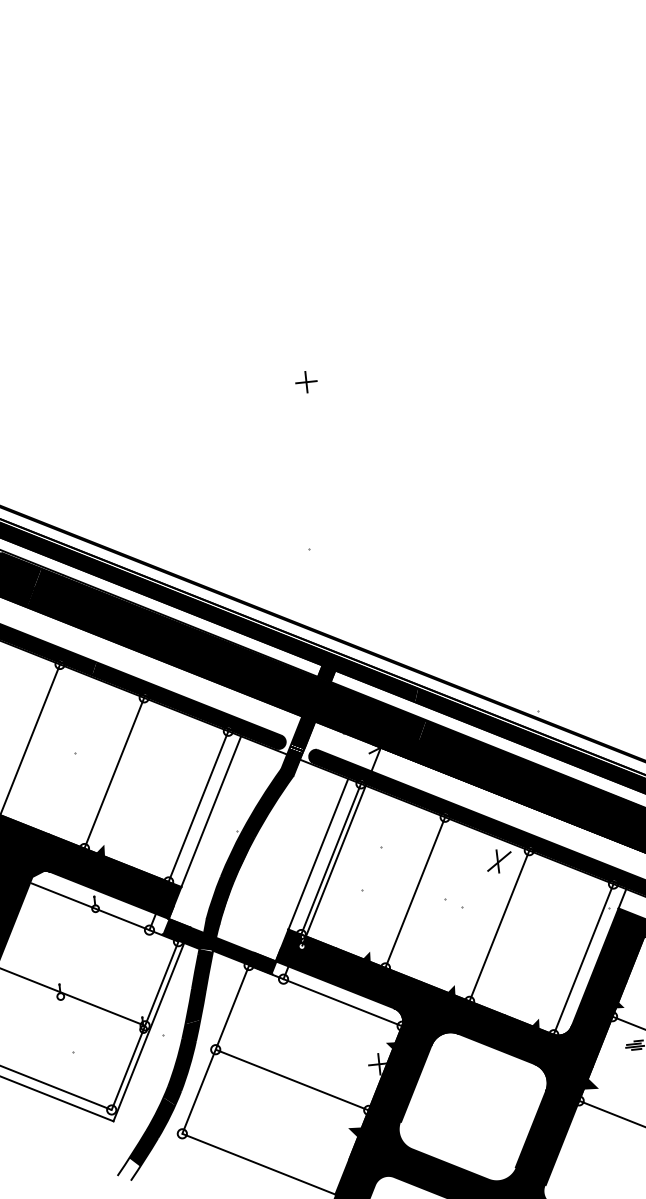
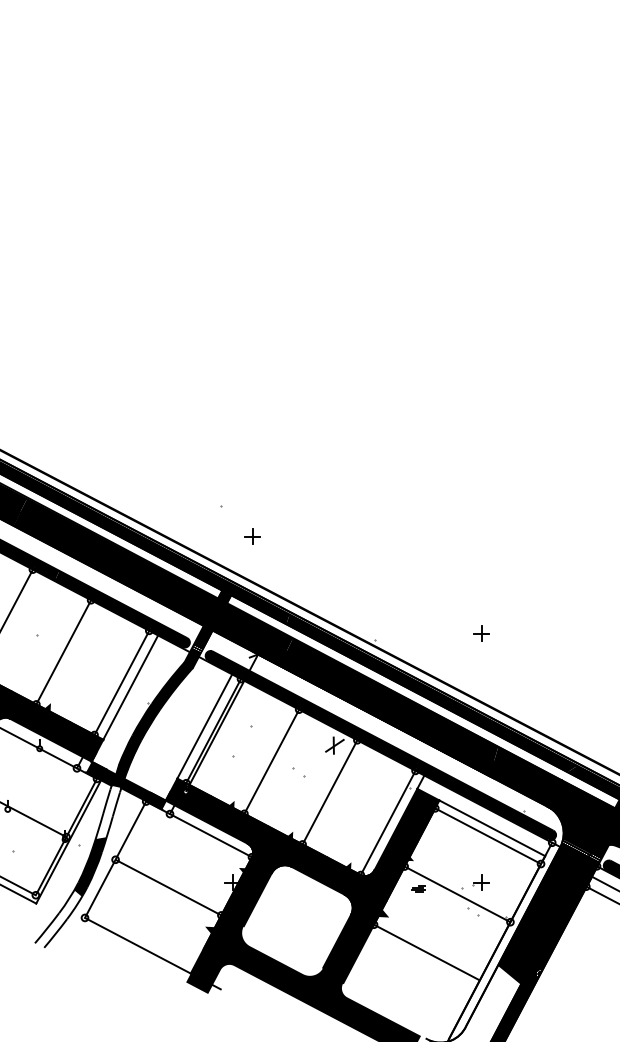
part: (306, 381) -> (252, 536), moved
fill: (197, 994) -> (106, 818), removed
fill: (152, 1132) -> (63, 914), removed

